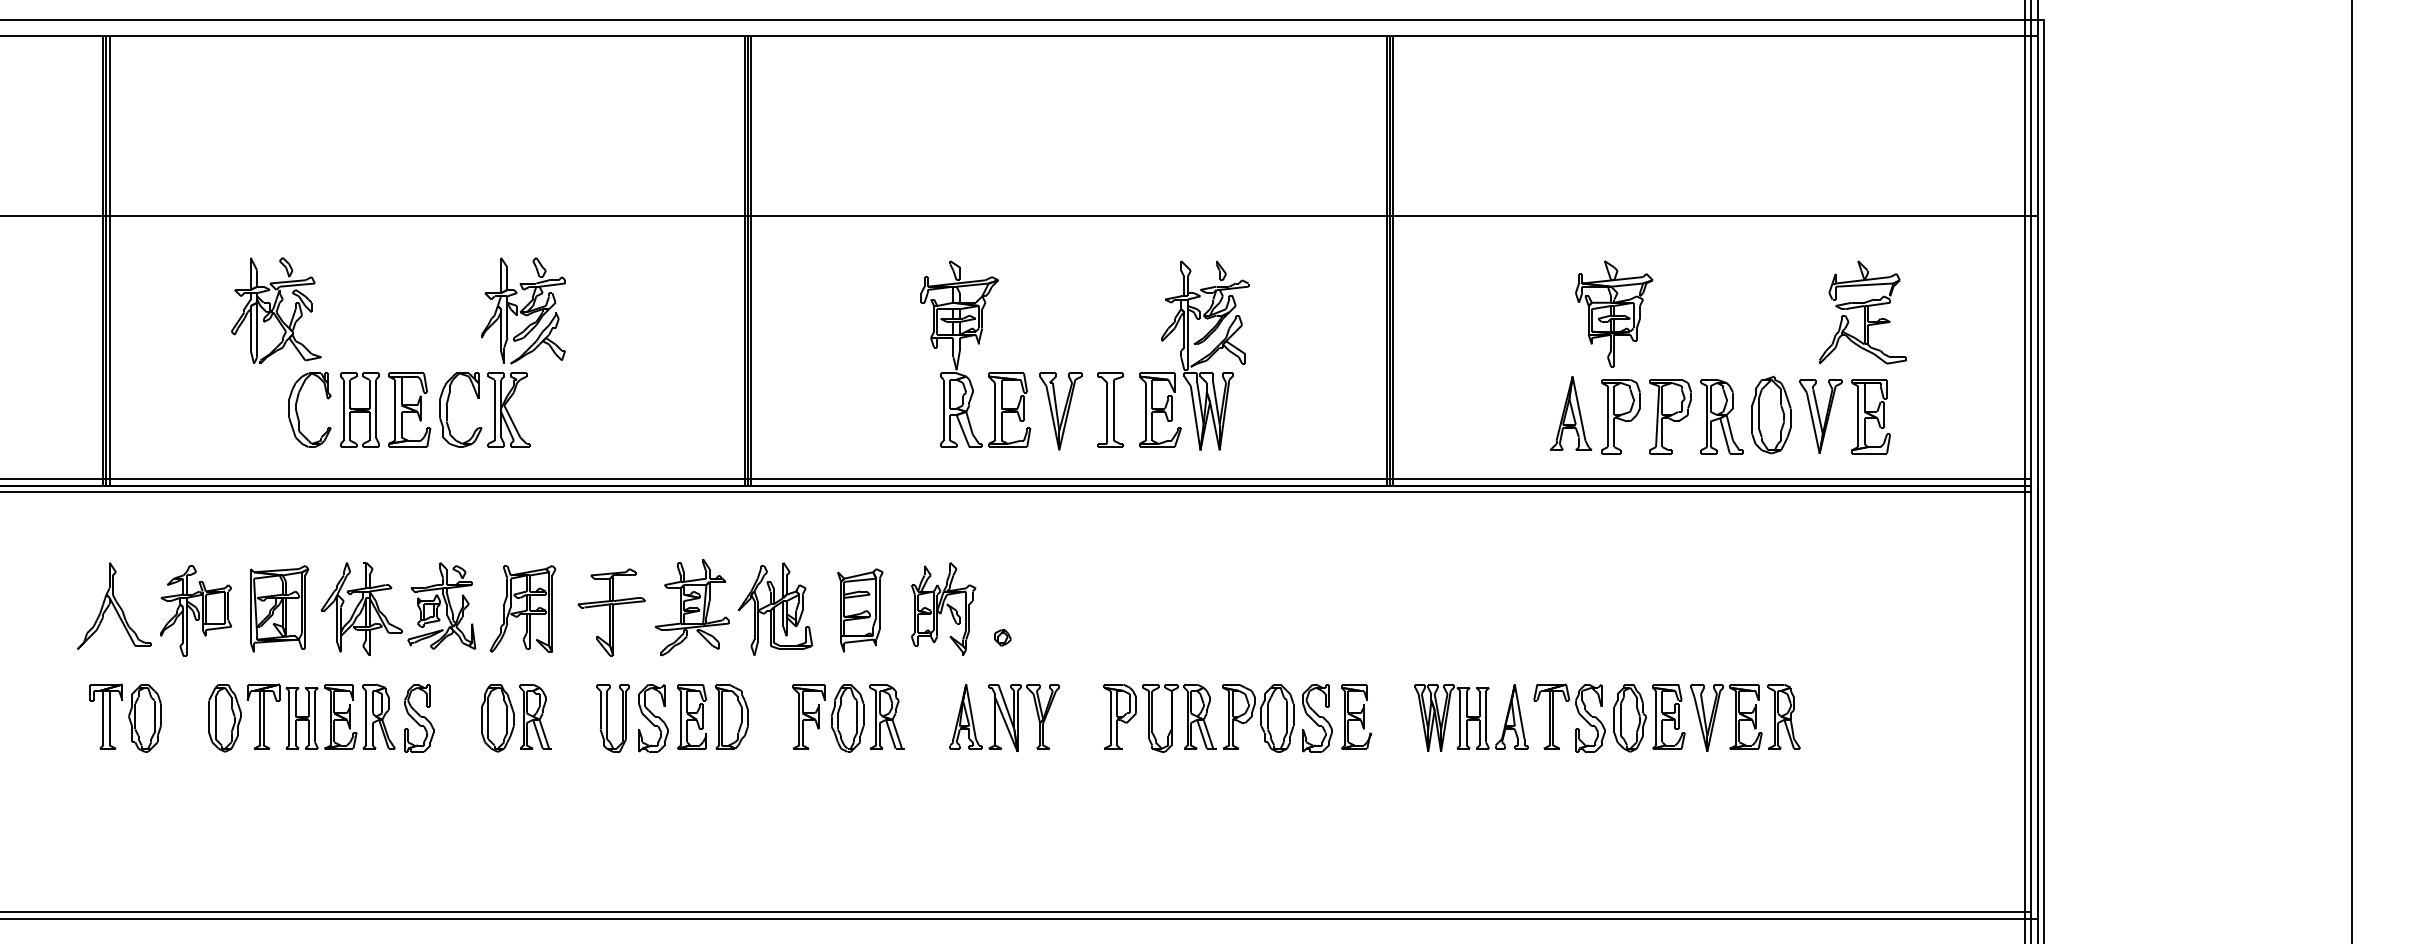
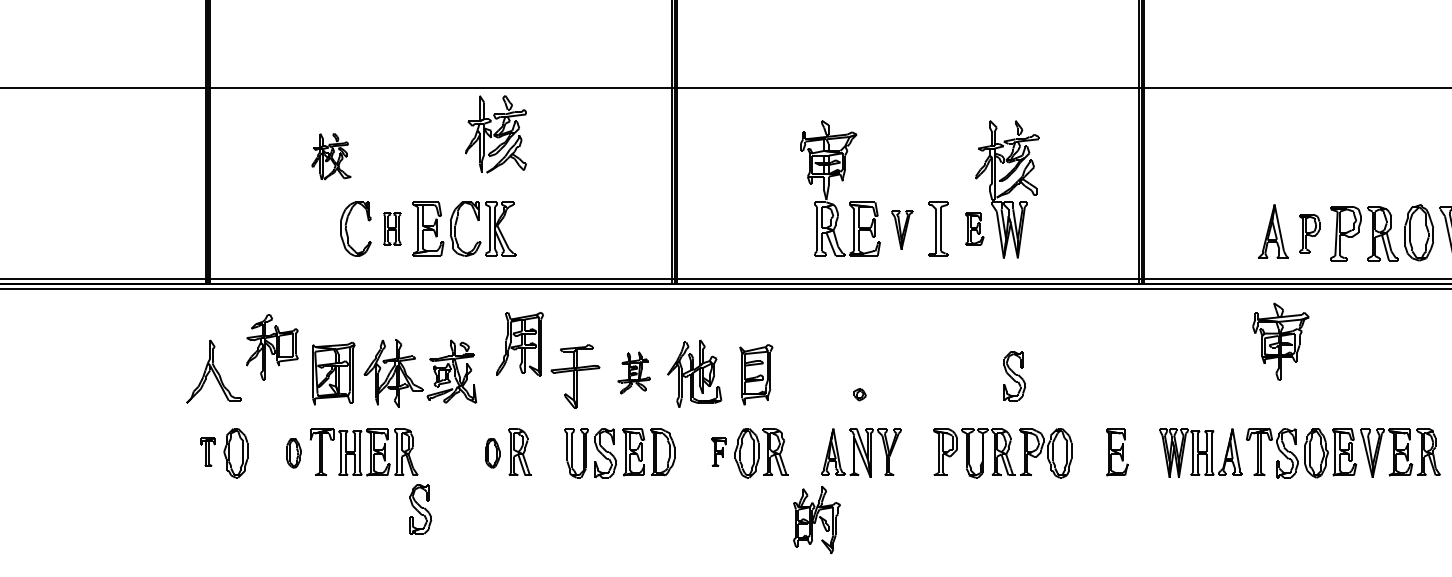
part: (276, 310) -> (331, 156), size x0.6
part: (523, 310) -> (496, 134), moved
part: (1614, 313) -> (1281, 341), moved
part: (359, 409) -> (391, 228), size x0.6
part: (1160, 409) -> (974, 228), size x0.6
part: (1060, 411) -> (902, 230), size x0.7
part: (1620, 416) -> (1309, 233), size x0.7
part: (691, 607) -> (633, 372), size x0.6
part: (523, 608) -> (520, 343), moved
part: (943, 608) -> (816, 519), moved
part: (196, 610) -> (272, 347), moved
part: (106, 716) -> (207, 452), size x0.6
part: (808, 716) -> (718, 452), size x0.6
part: (1317, 717) -> (1014, 375), moved
part: (224, 718) -> (293, 453), size x0.6
part: (419, 718) -> (421, 509), moved
part: (497, 718) -> (492, 453), size x0.6

